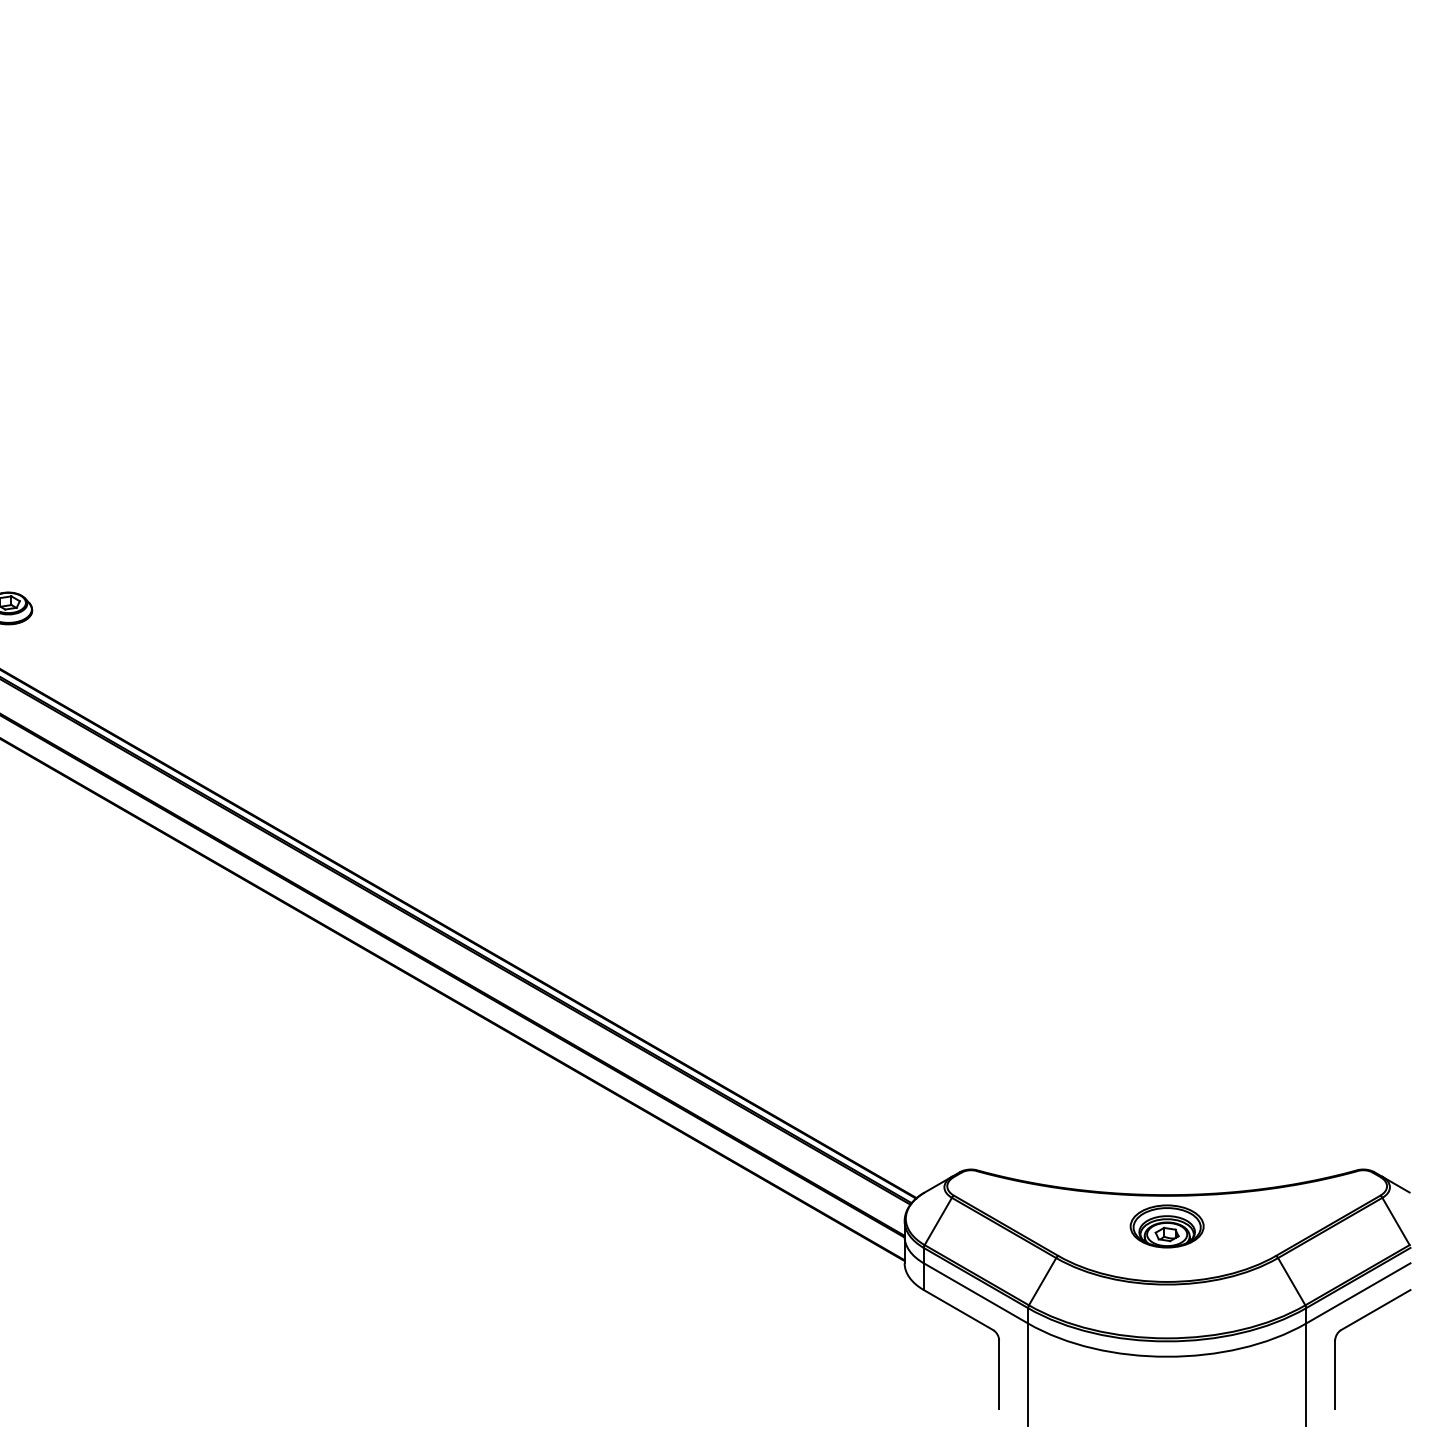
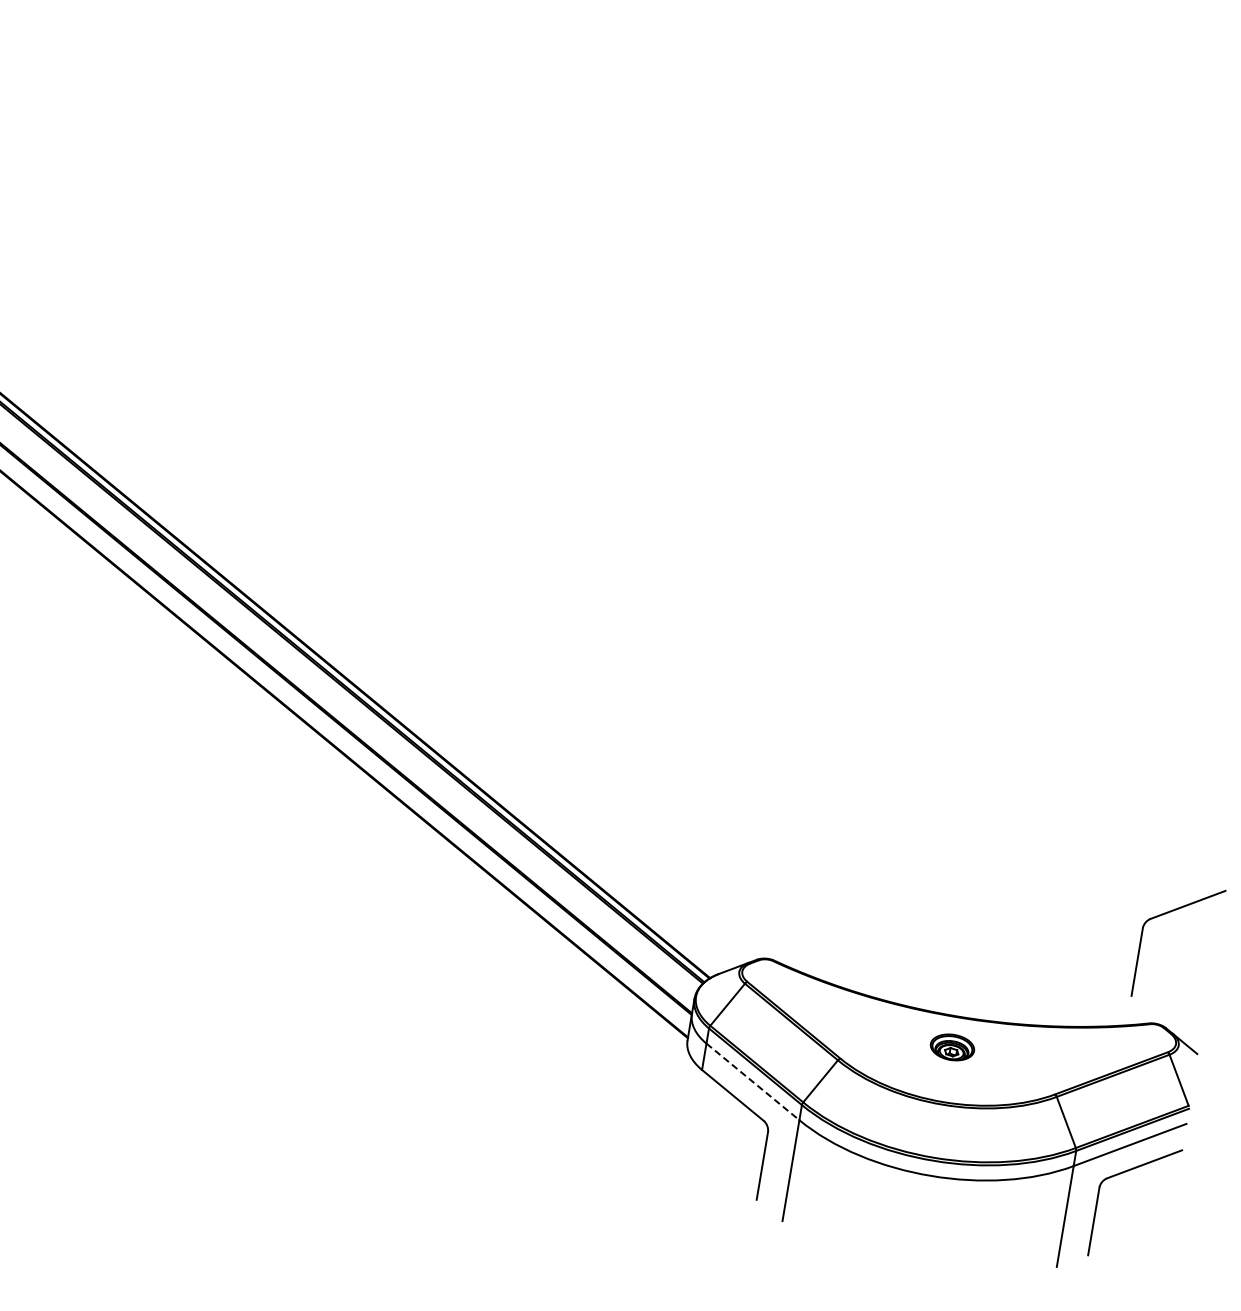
part: (1358, 1058) -> (1168, 913), added
part: (1166, 1226) -> (951, 1047), size x0.6
line: (976, 1293) -> (753, 1082), solid -> dashed

